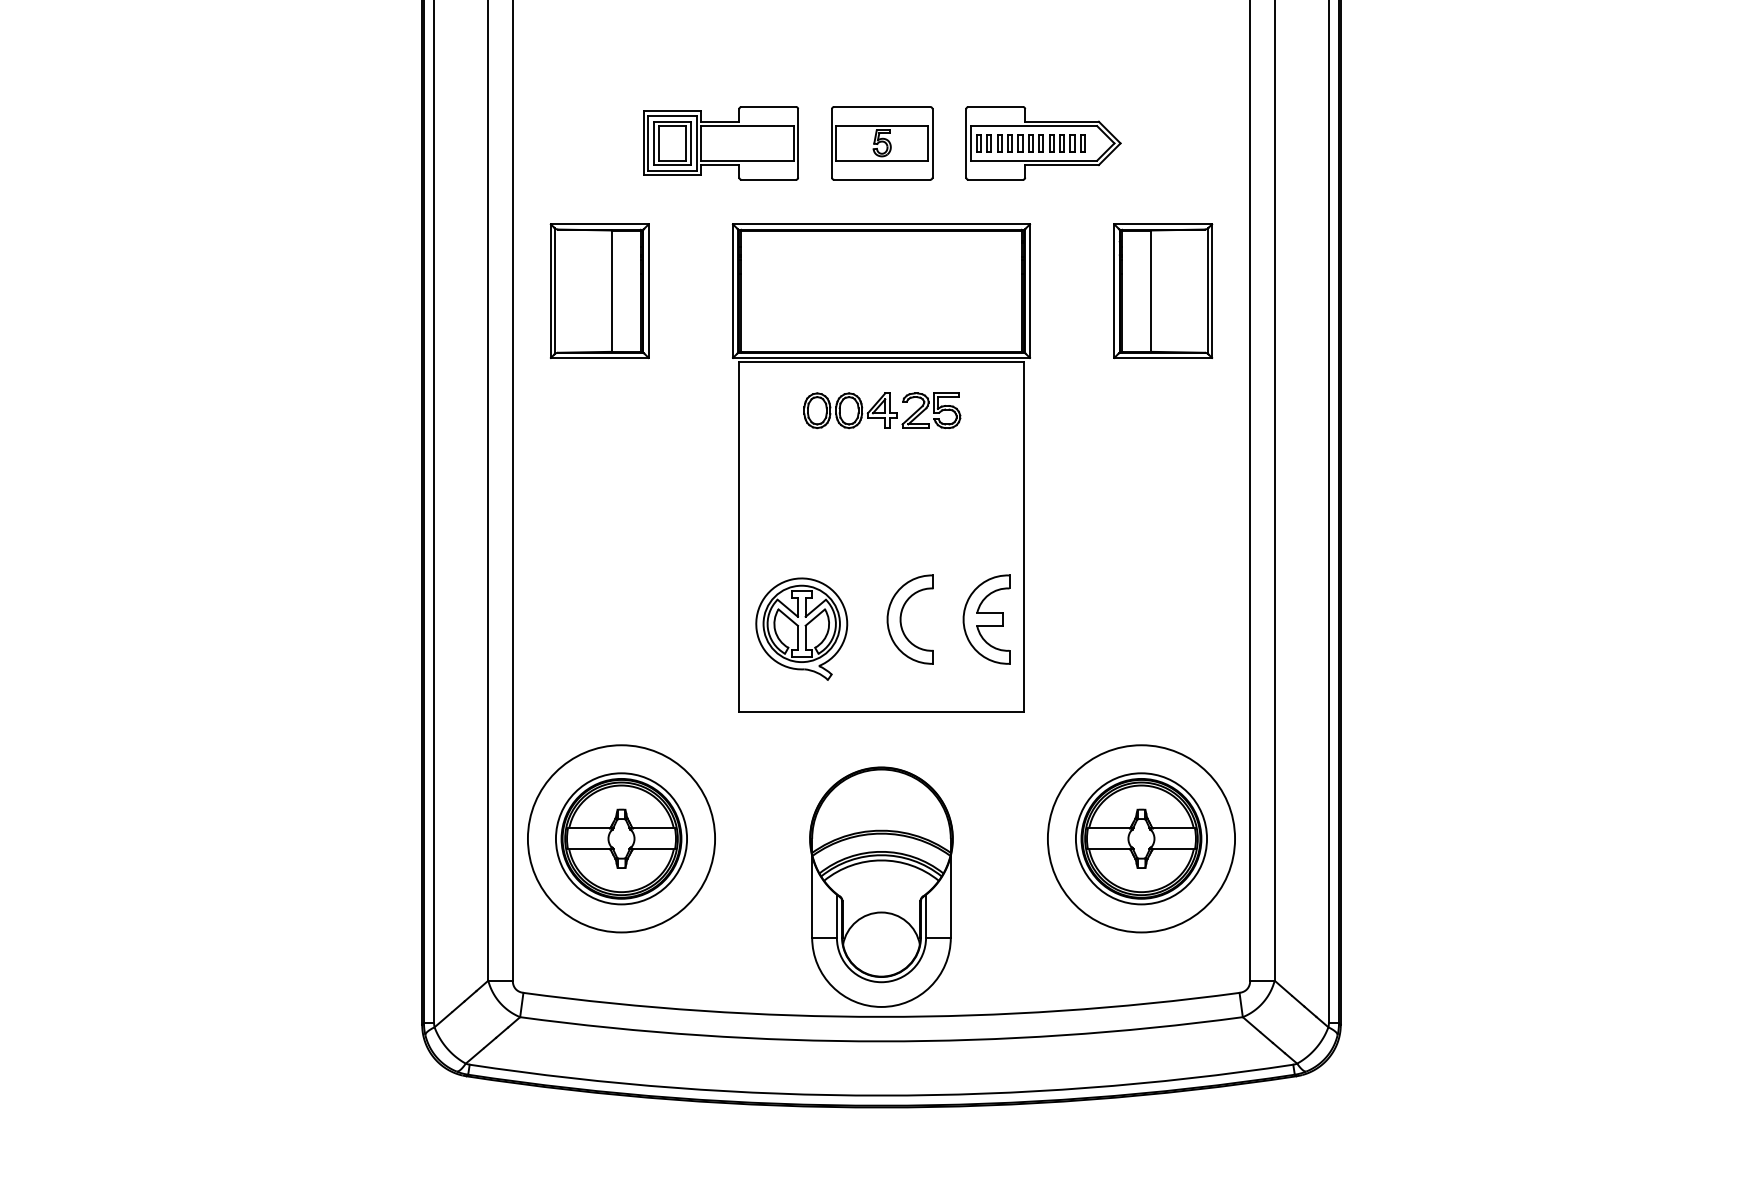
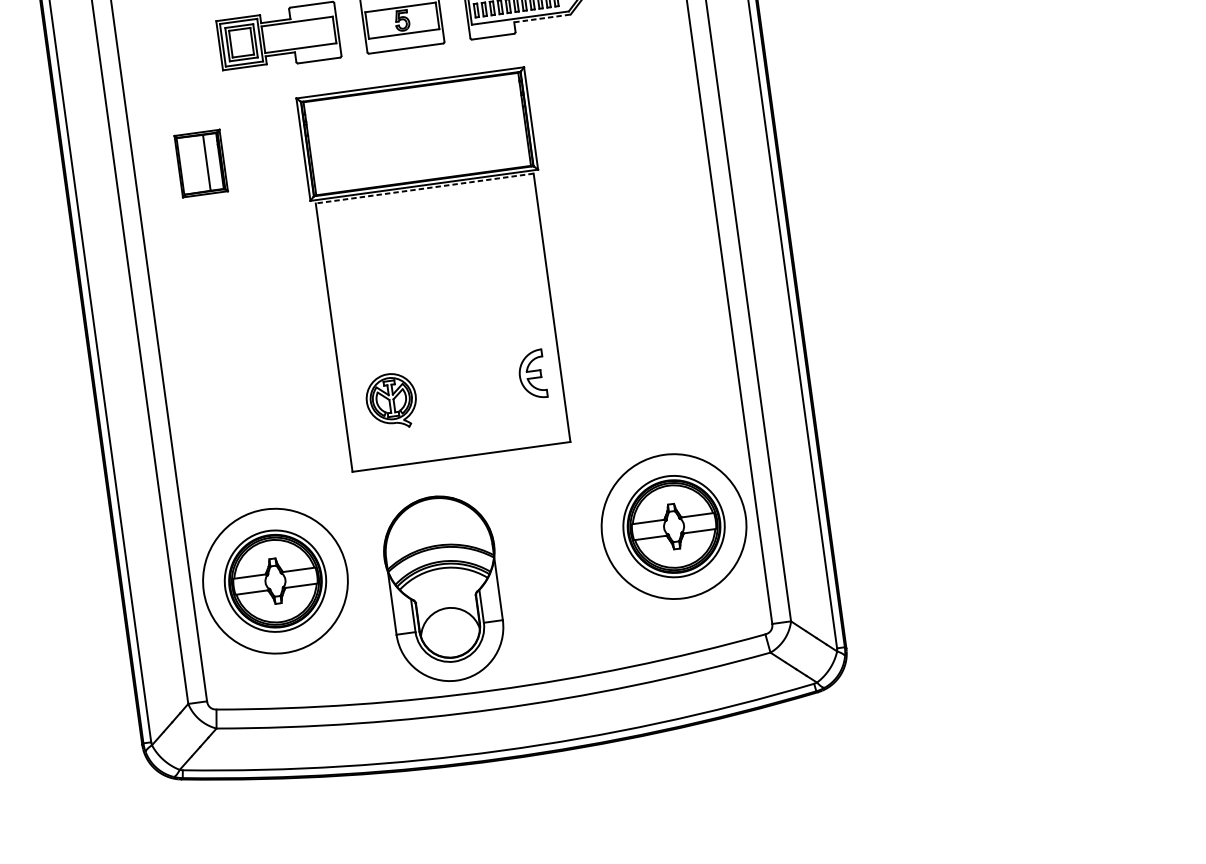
line: (1062, 165) -> (542, 18), solid -> dashed
part: (599, 290) -> (201, 163), size x0.6
part: (1163, 290) -> (633, 103), removed
line: (880, 362) -> (424, 188), solid -> dashed
part: (882, 410) -> (430, 225), removed
part: (901, 619) -> (467, 383), removed
part: (986, 619) -> (532, 374), size x0.7
part: (801, 628) -> (391, 401), size x0.7
part: (881, 886) -> (444, 588), moved

